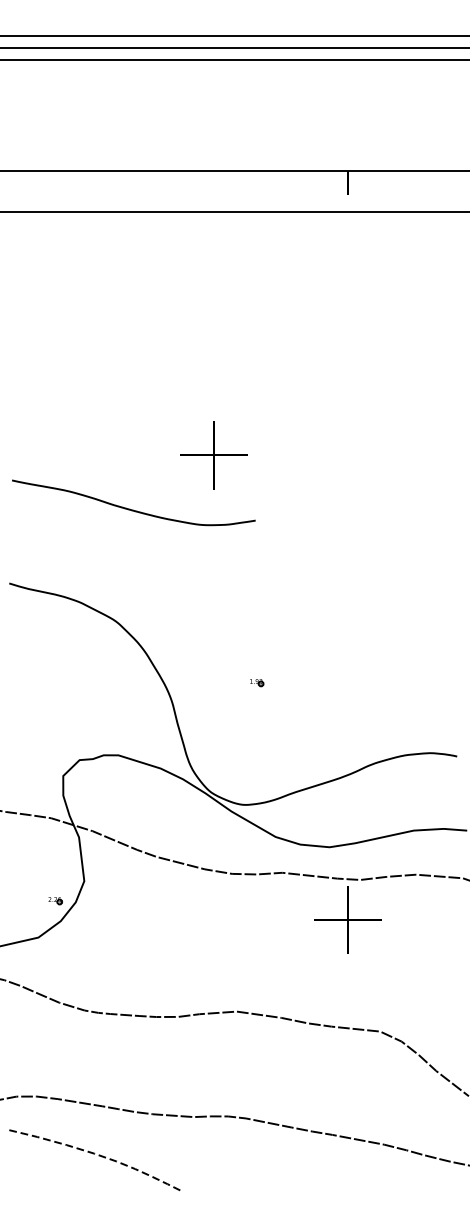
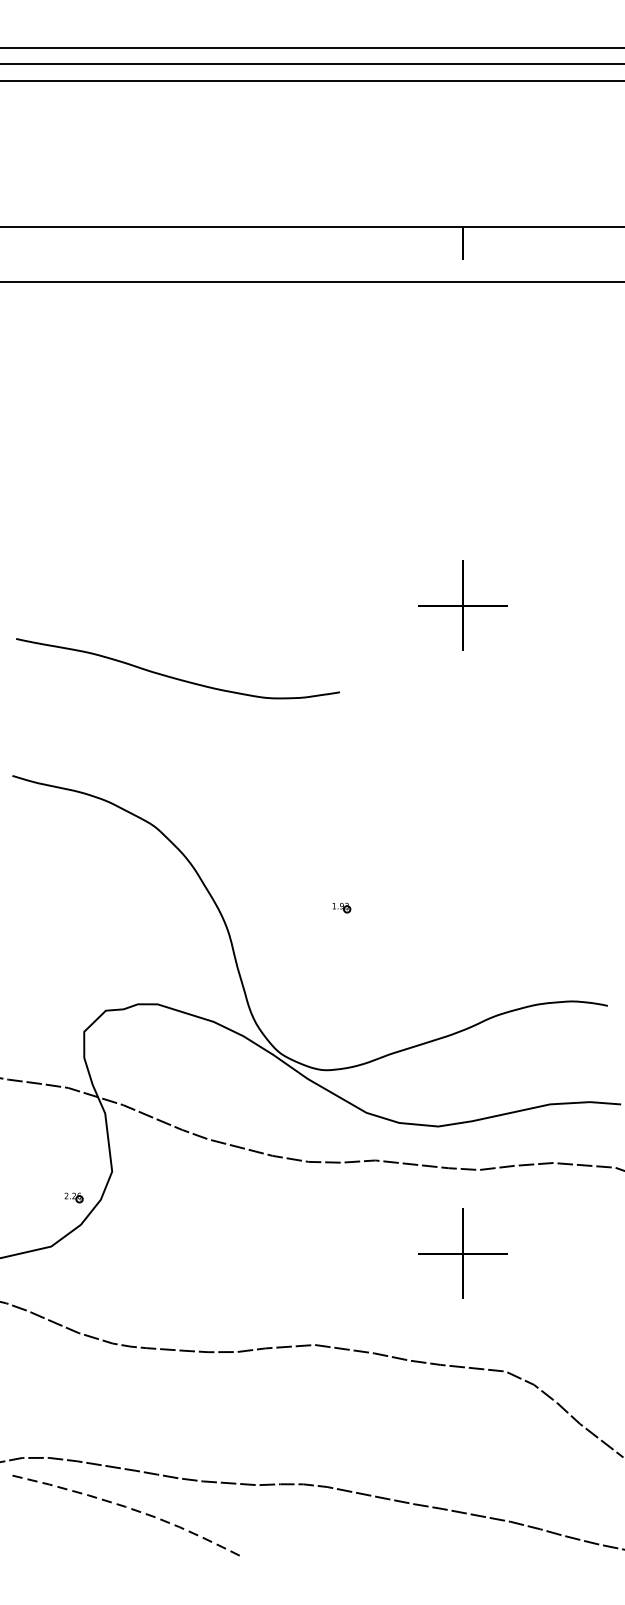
part: (213, 455) -> (462, 605), moved
part: (347, 920) -> (462, 1253), moved
curve: (94, 1154) -> (125, 1507), moved

